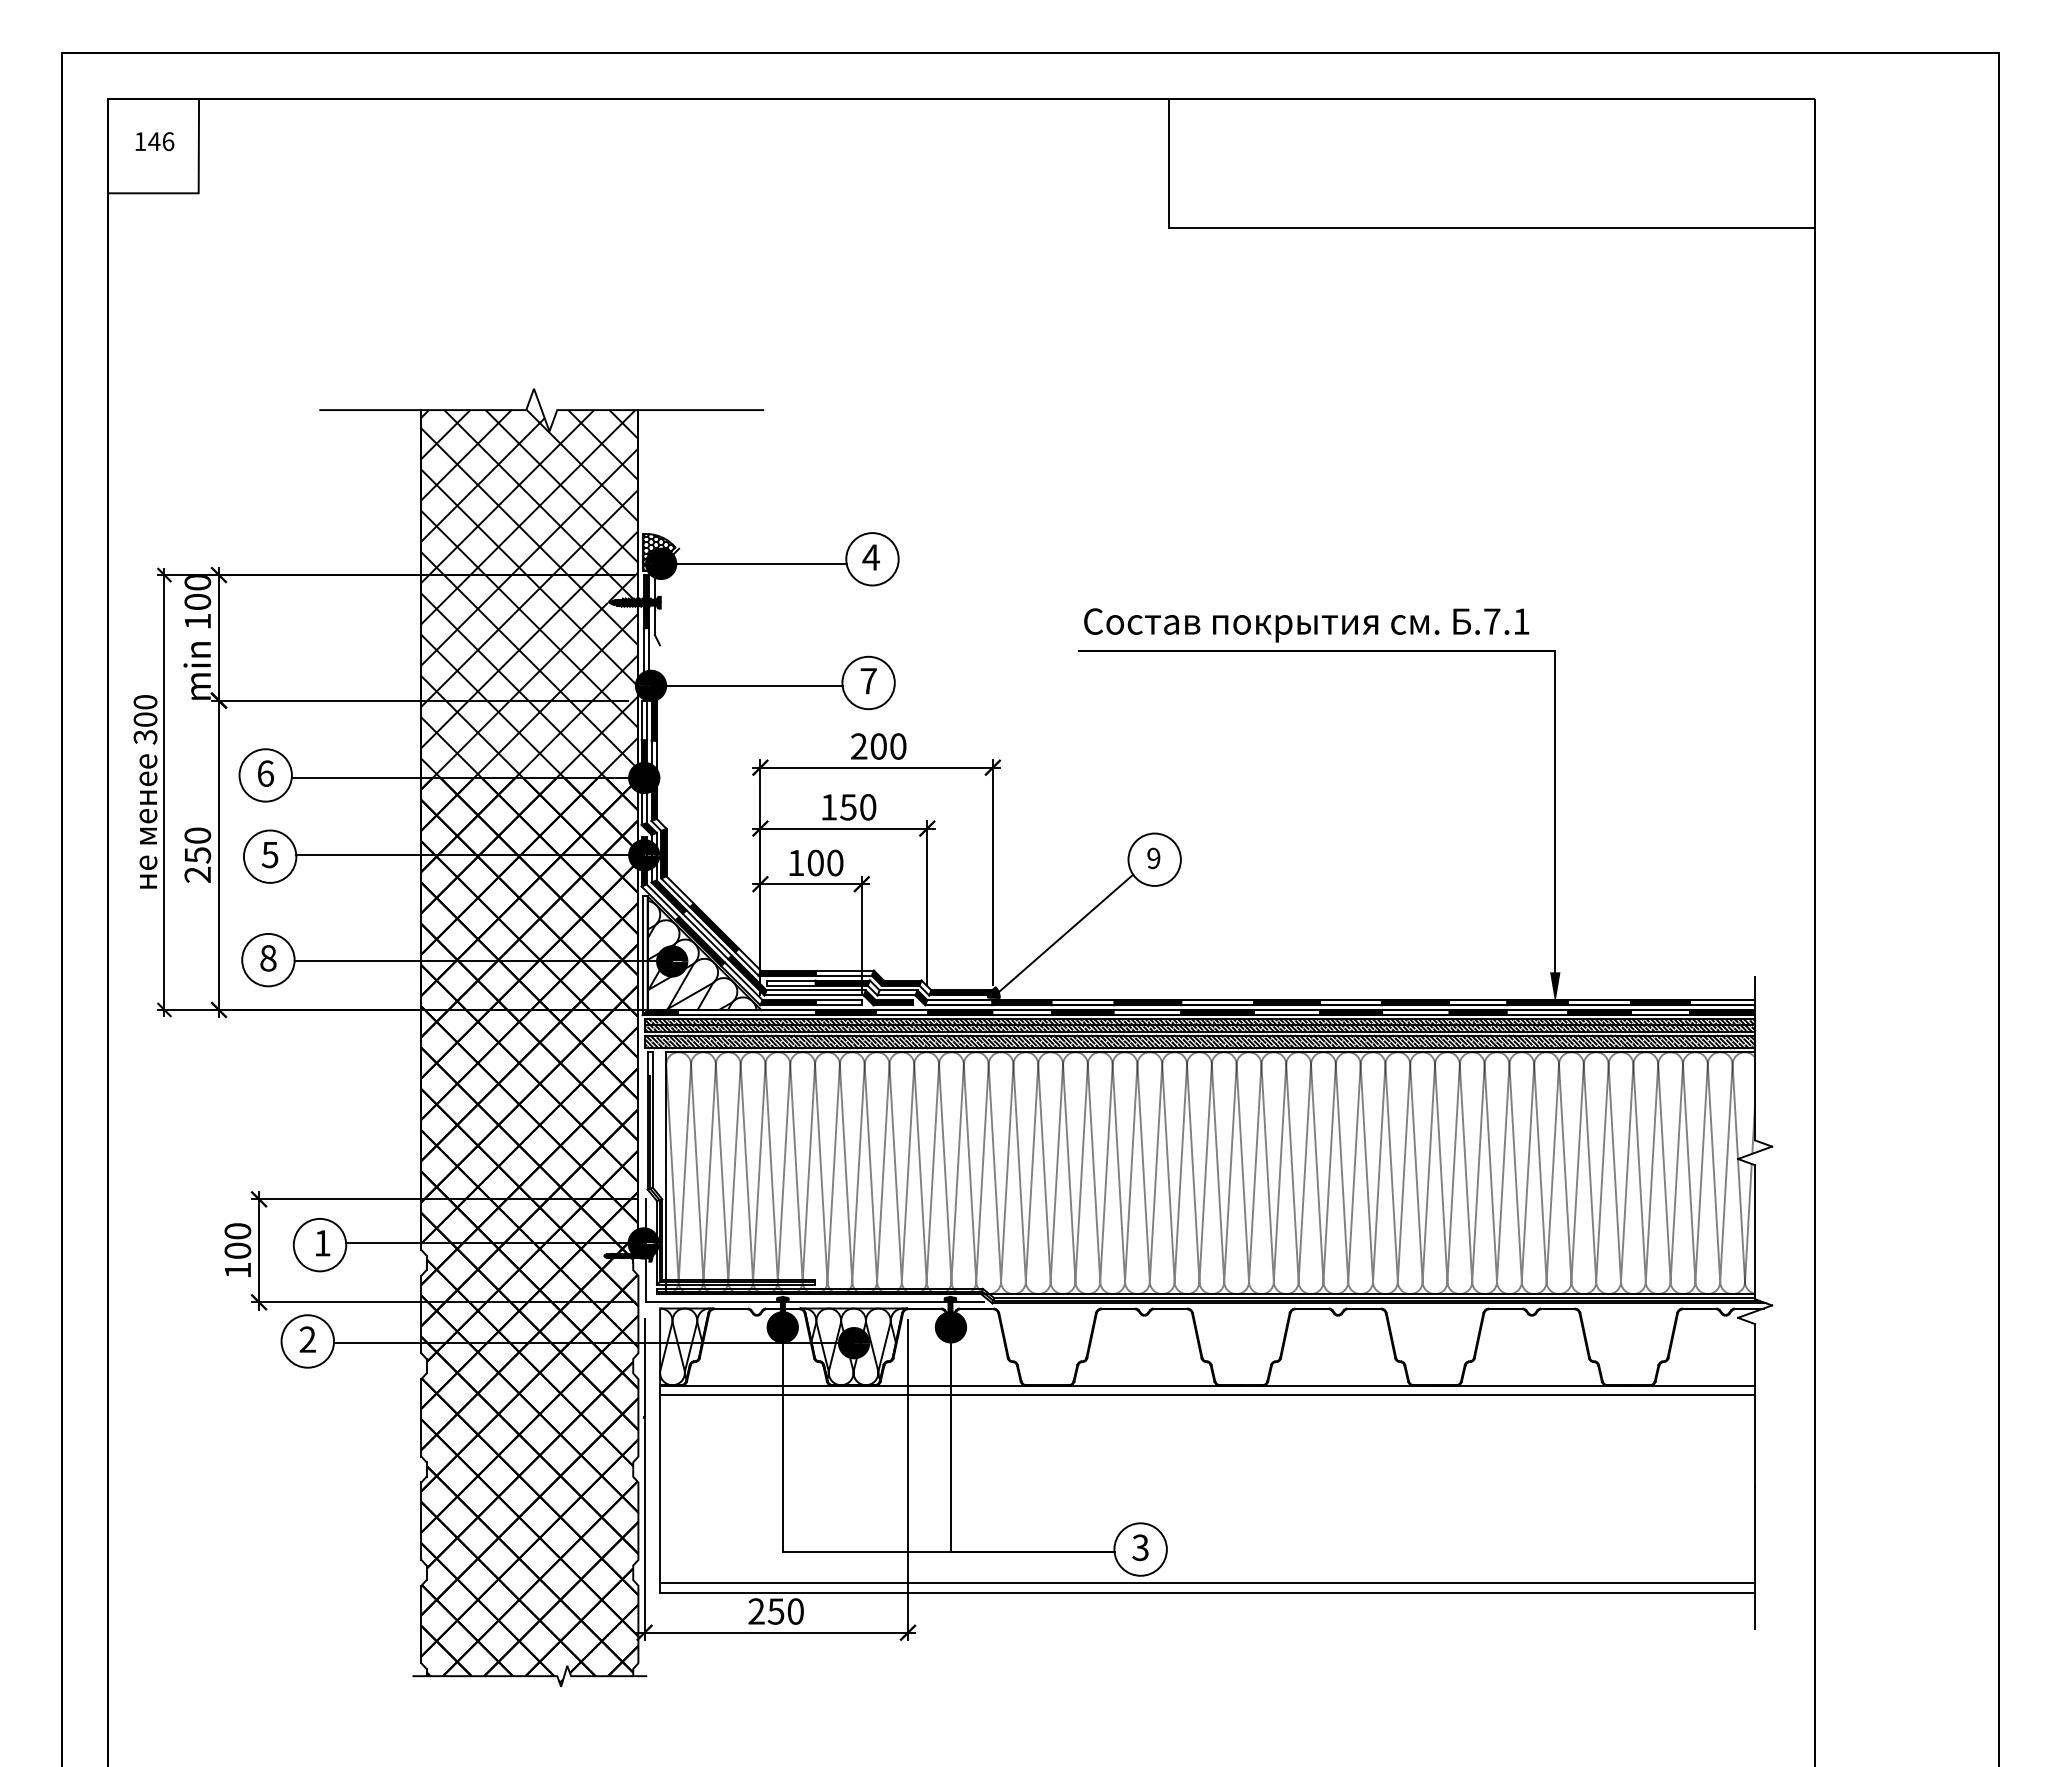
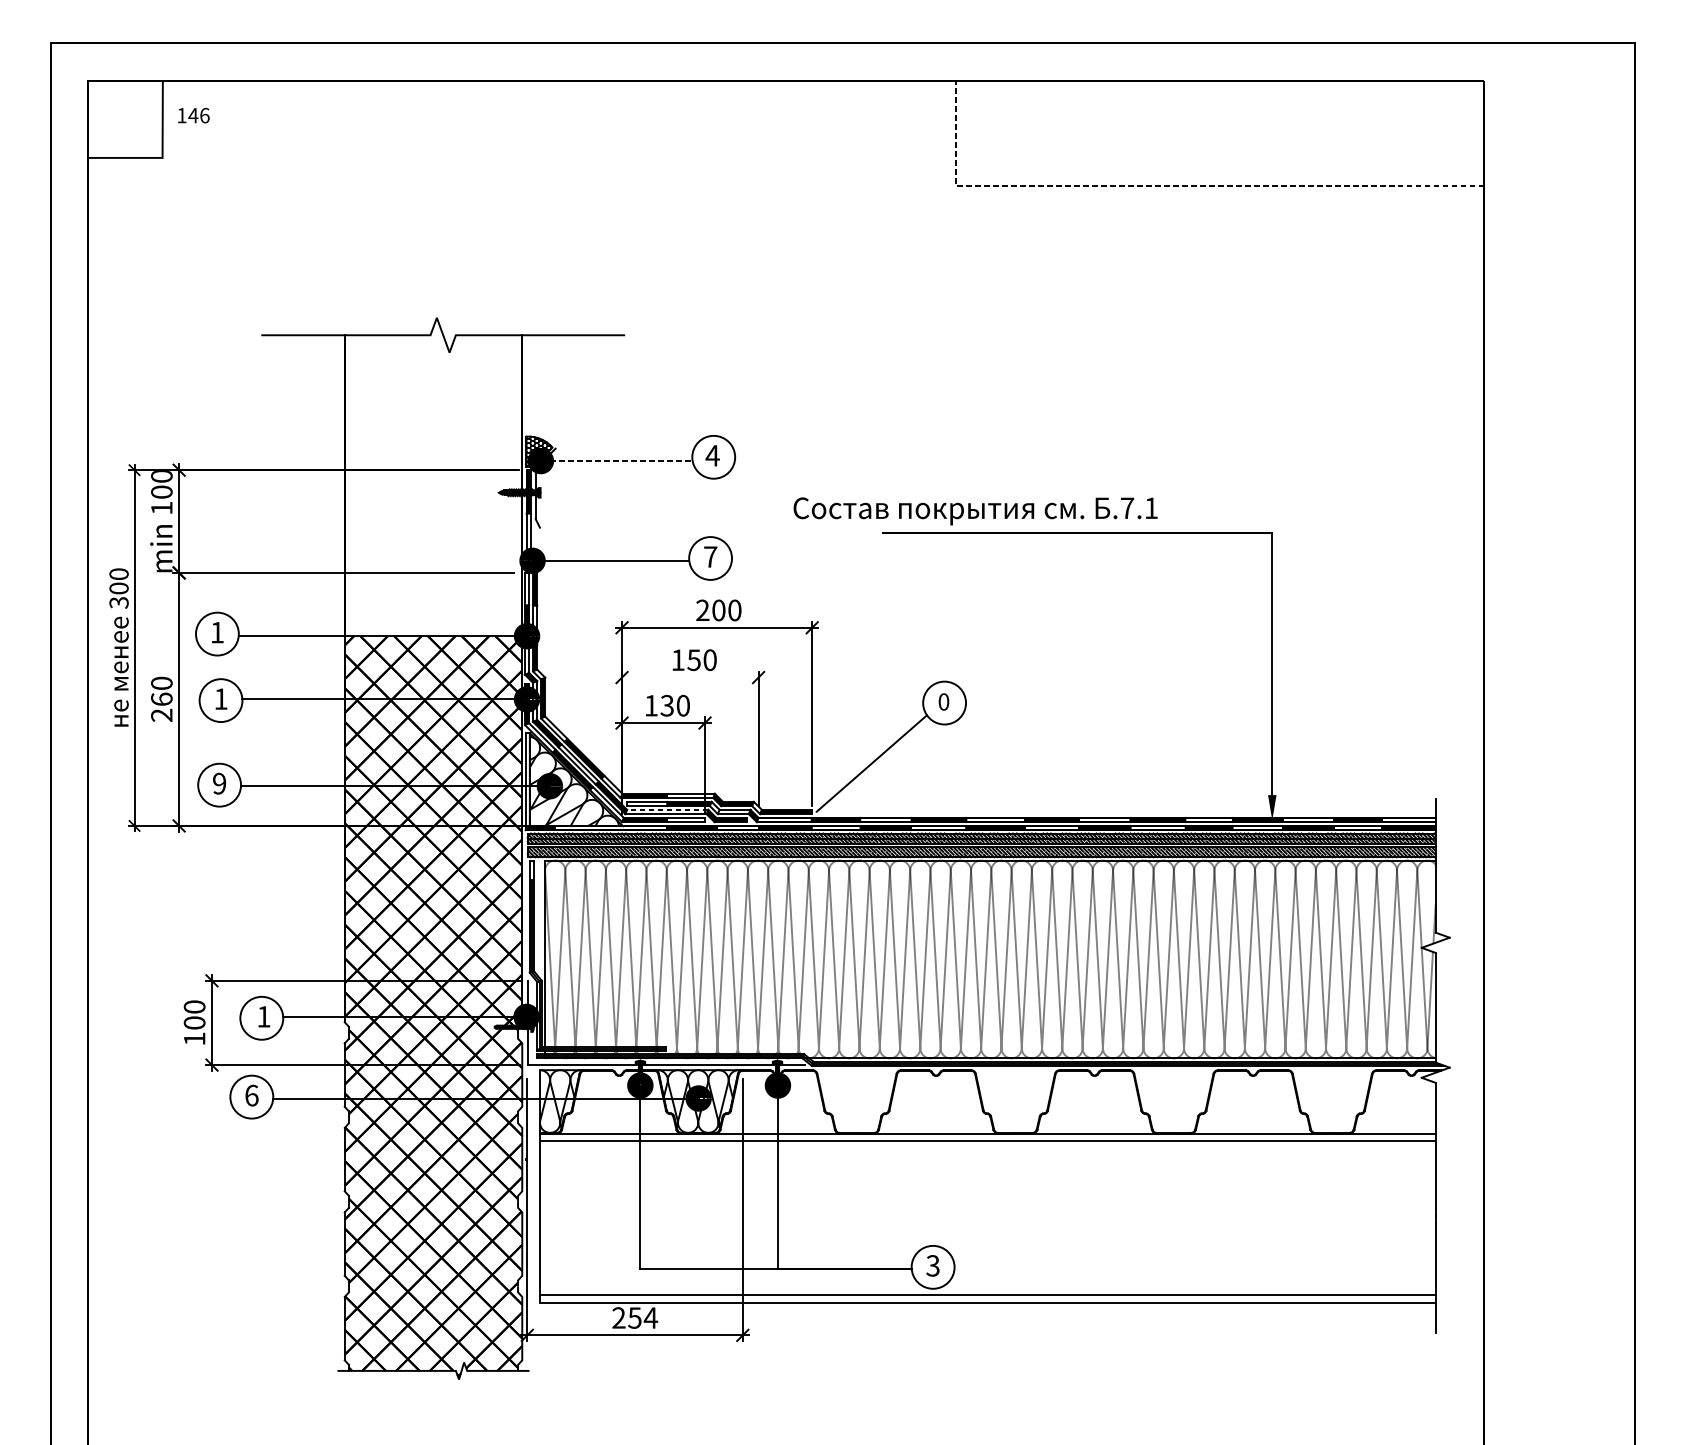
text: (154, 141) -> (193, 115), moved
line: (1425, 228) -> (1166, 186), solid -> dashed
line: (753, 563) -> (616, 460), solid -> dashed
hatch: (529, 593) -> (433, 485), removed
text: (1306, 625) -> (975, 511), moved
text: (265, 773) -> (217, 632), 6 -> 1
line: (843, 828) -> (690, 677), removed
text: (197, 855) -> (161, 699), 250 -> 260
text: (269, 855) -> (220, 699), 5 -> 1
text: (1153, 858) -> (943, 702), 9 -> 0
text: (815, 862) -> (667, 705), 100 -> 130
text: (268, 958) -> (219, 783), 8 -> 9
line: (816, 990) -> (667, 810), solid -> dashed
hatch: (993, 992) -> (812, 811), removed
text: (307, 1339) -> (251, 1095), 2 -> 6
text: (795, 1611) -> (650, 1318), 250 -> 254

